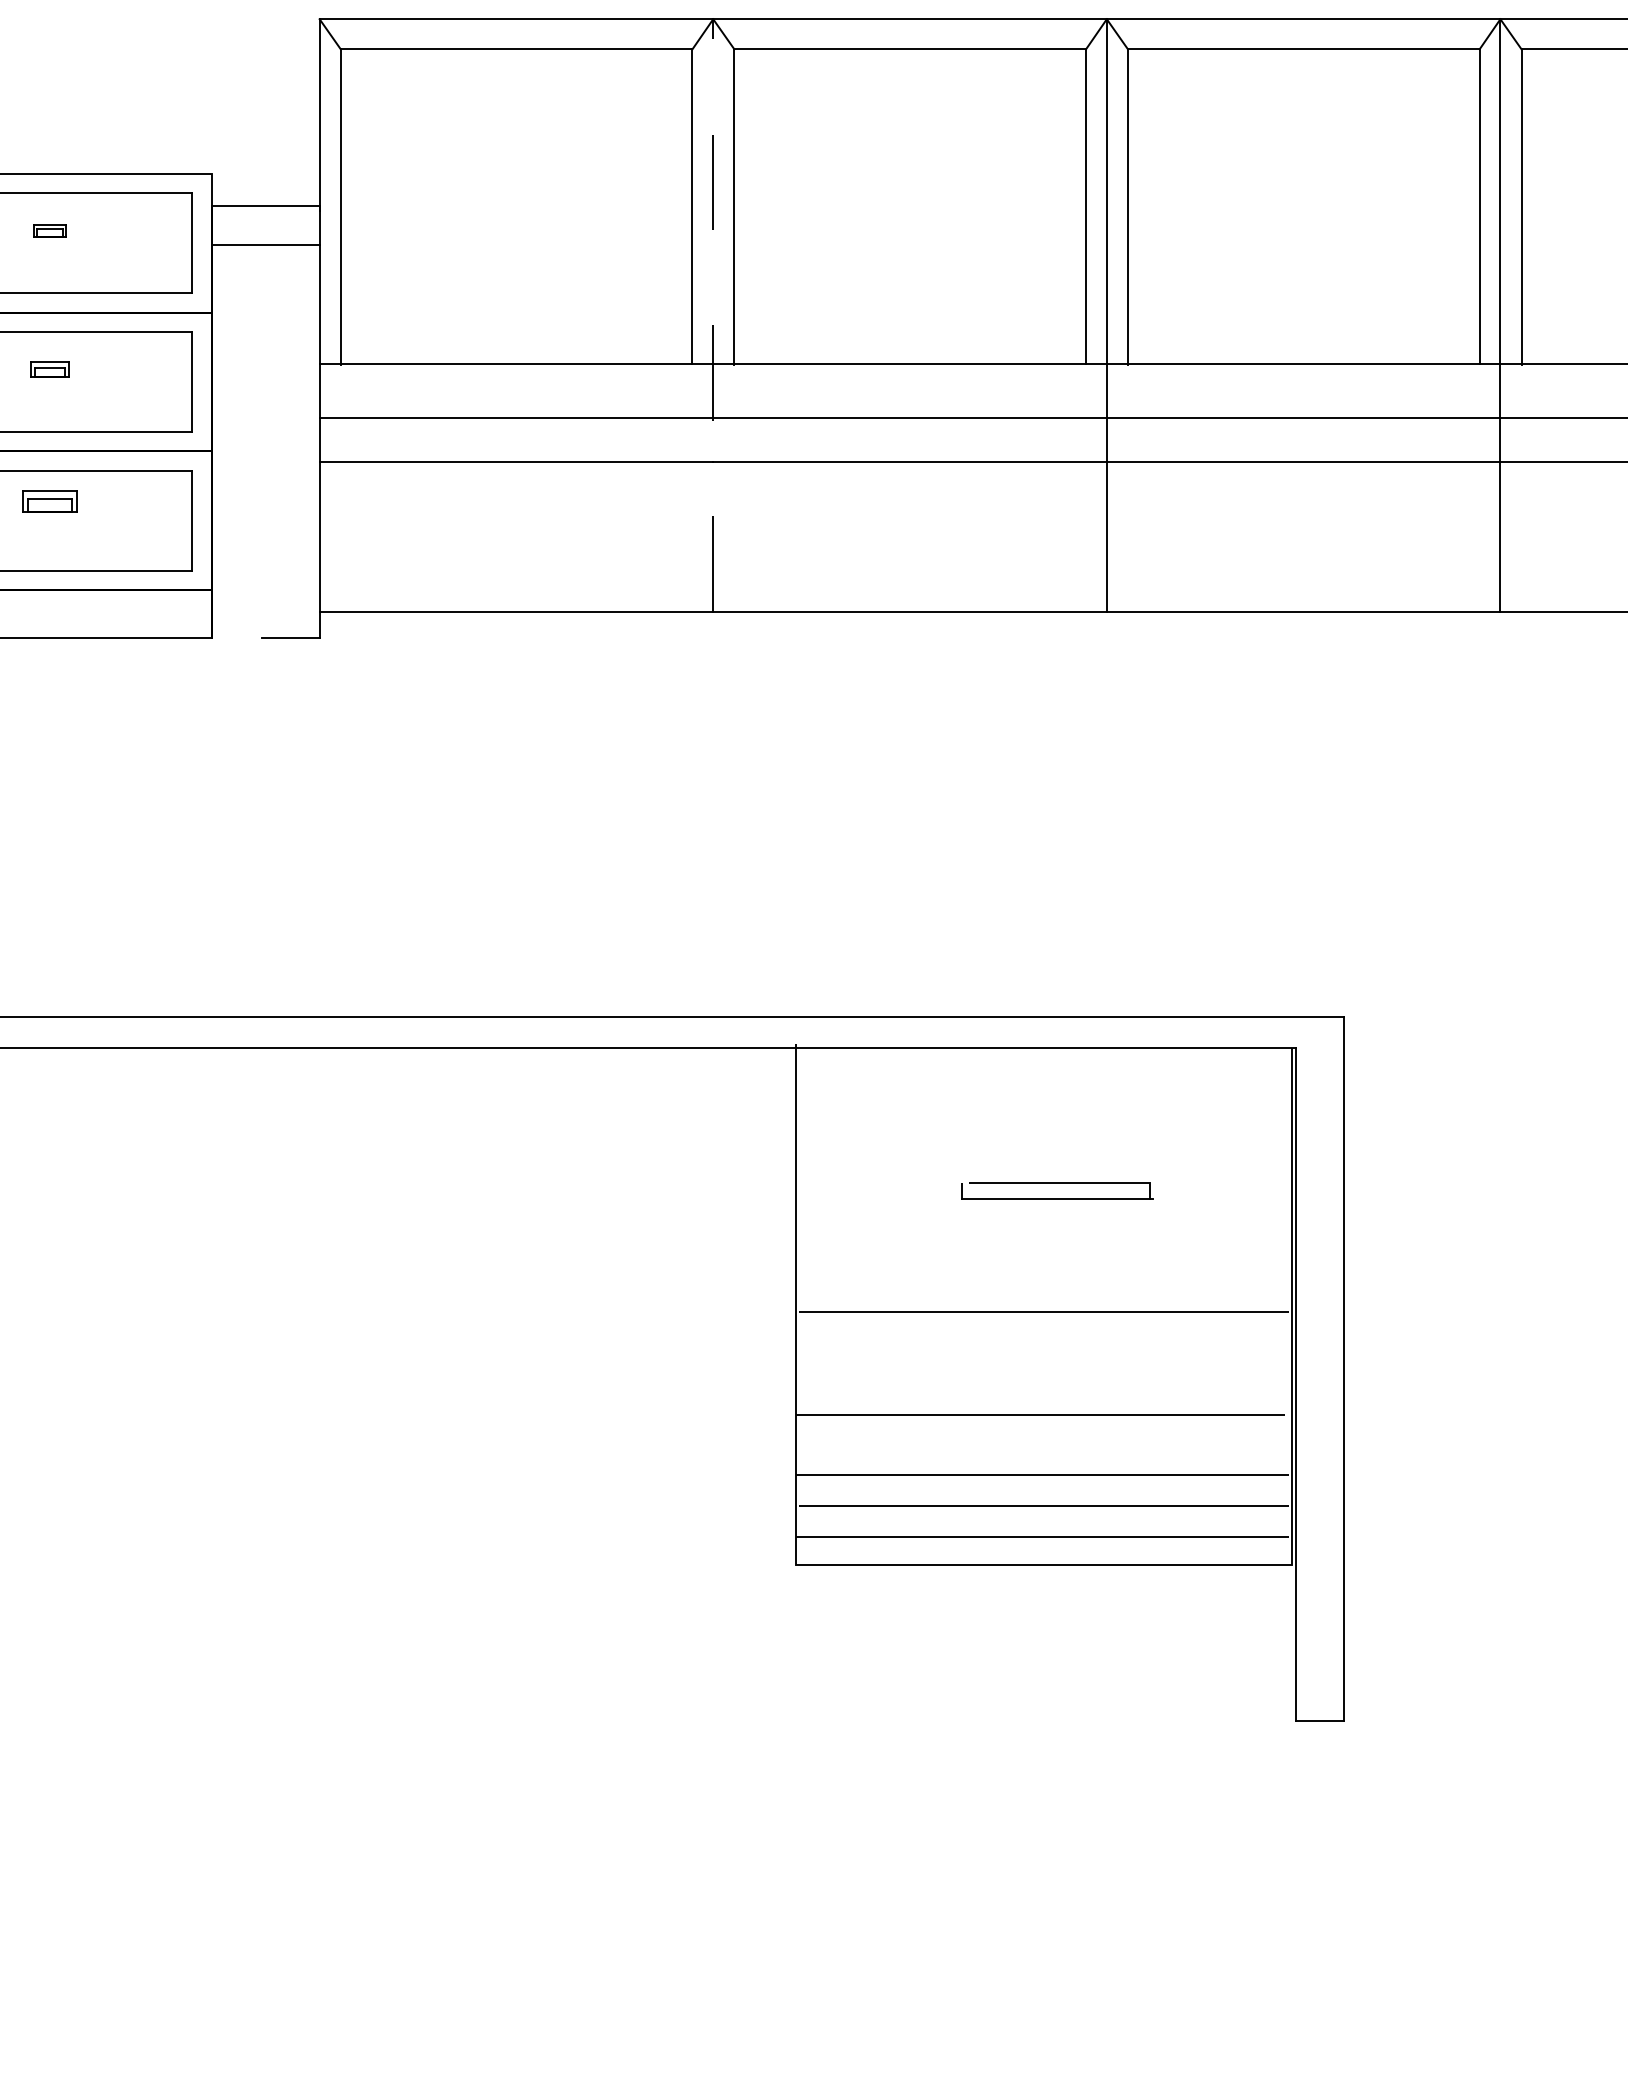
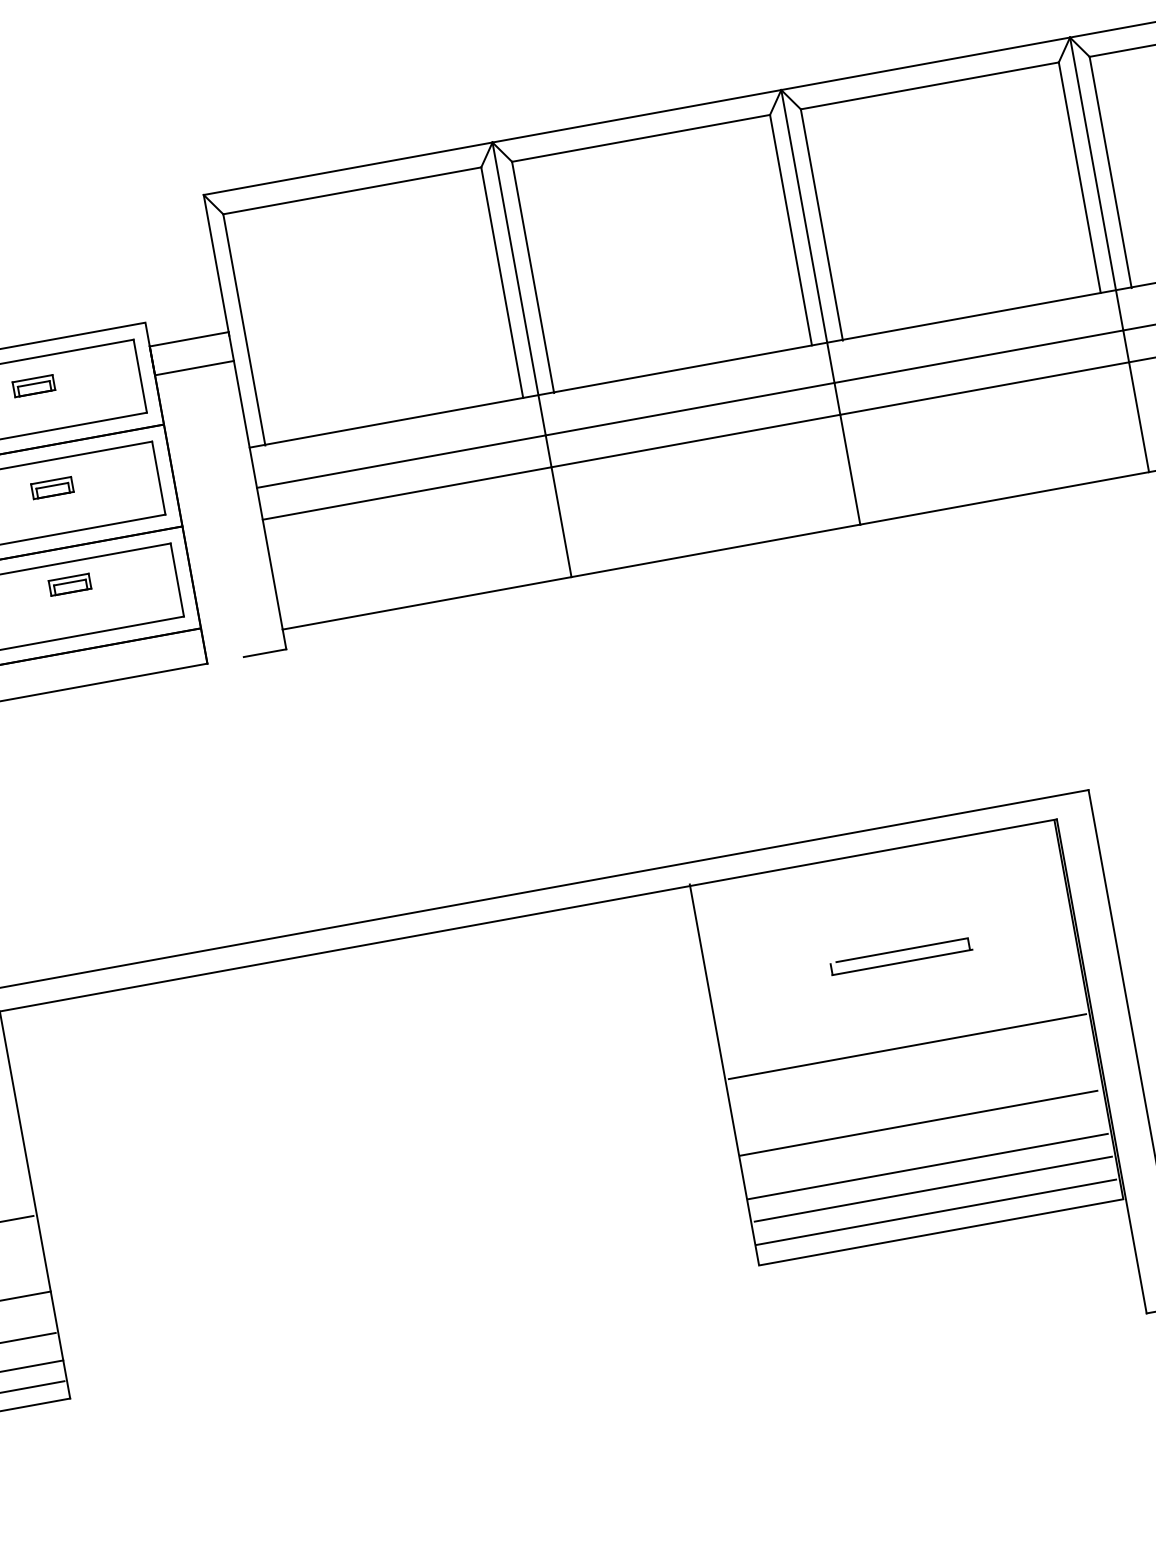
part: (49, 230) -> (33, 386), size x1.67
line: (713, 314) -> (532, 359), dashed -> solid
part: (49, 369) -> (52, 487), size x1.43

